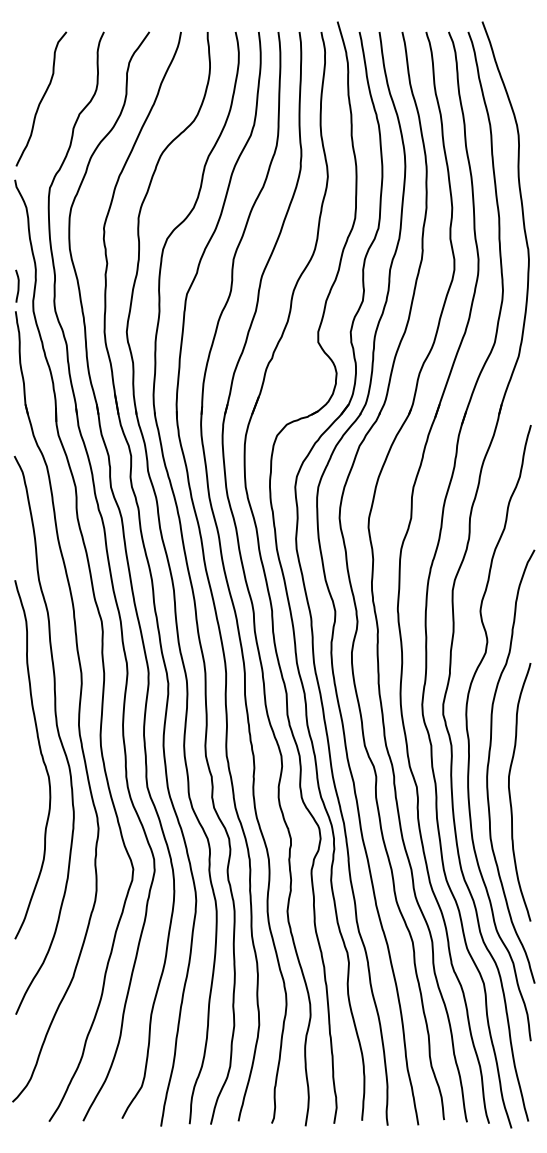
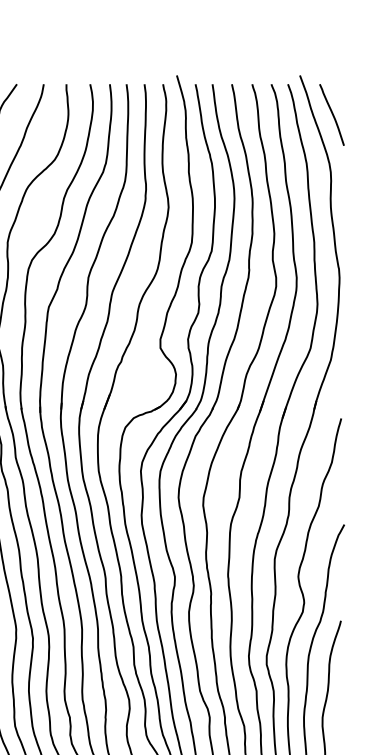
curve: (519, 66) -> (331, 113), added

